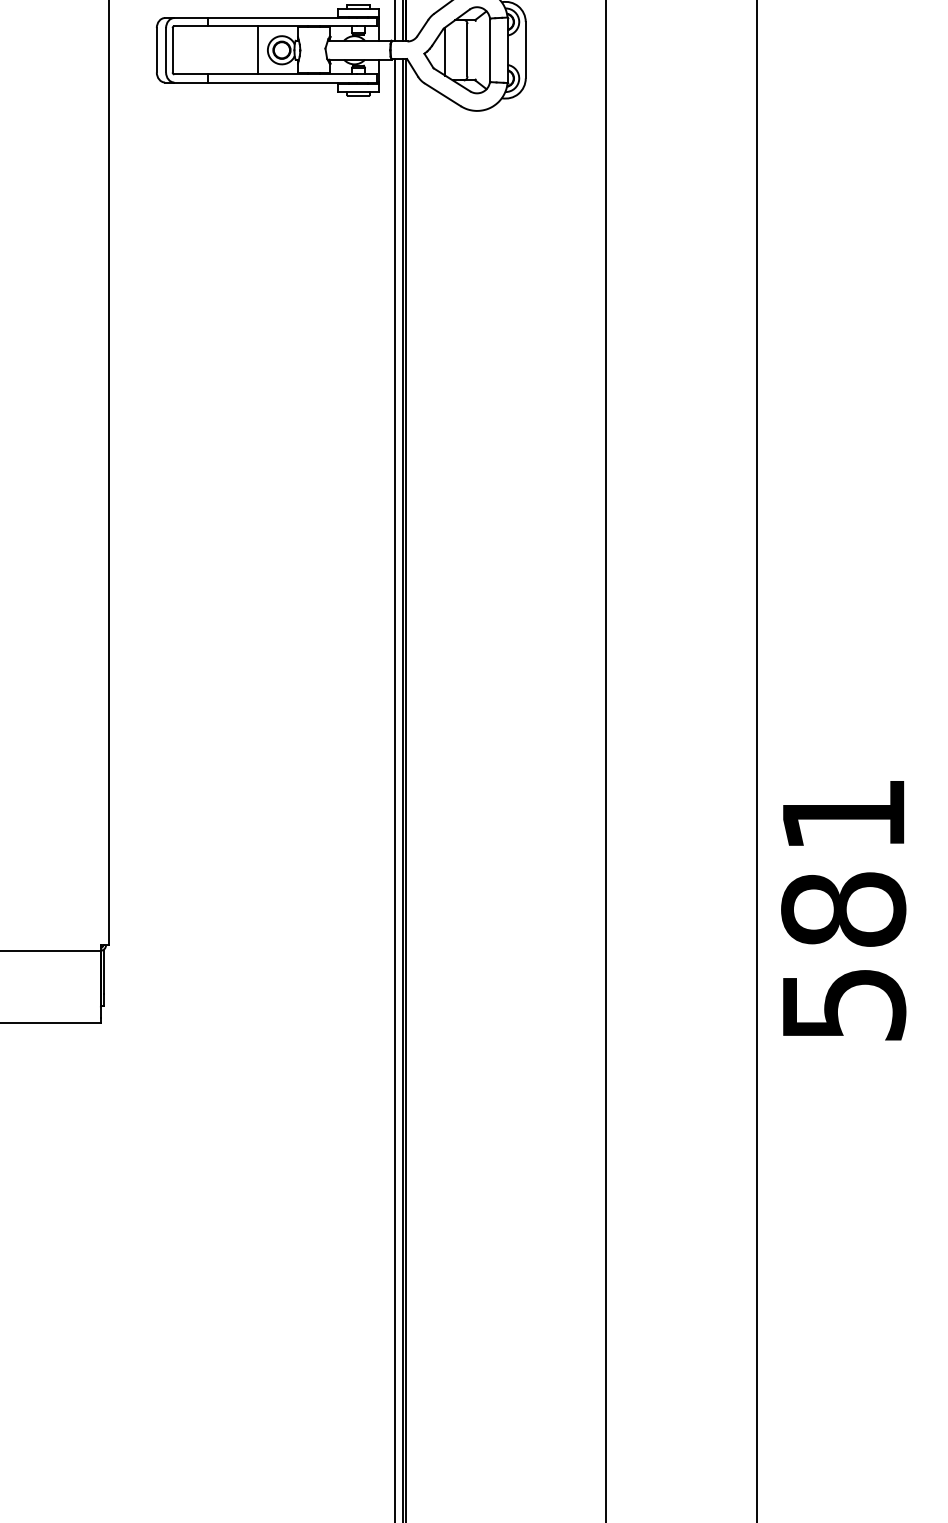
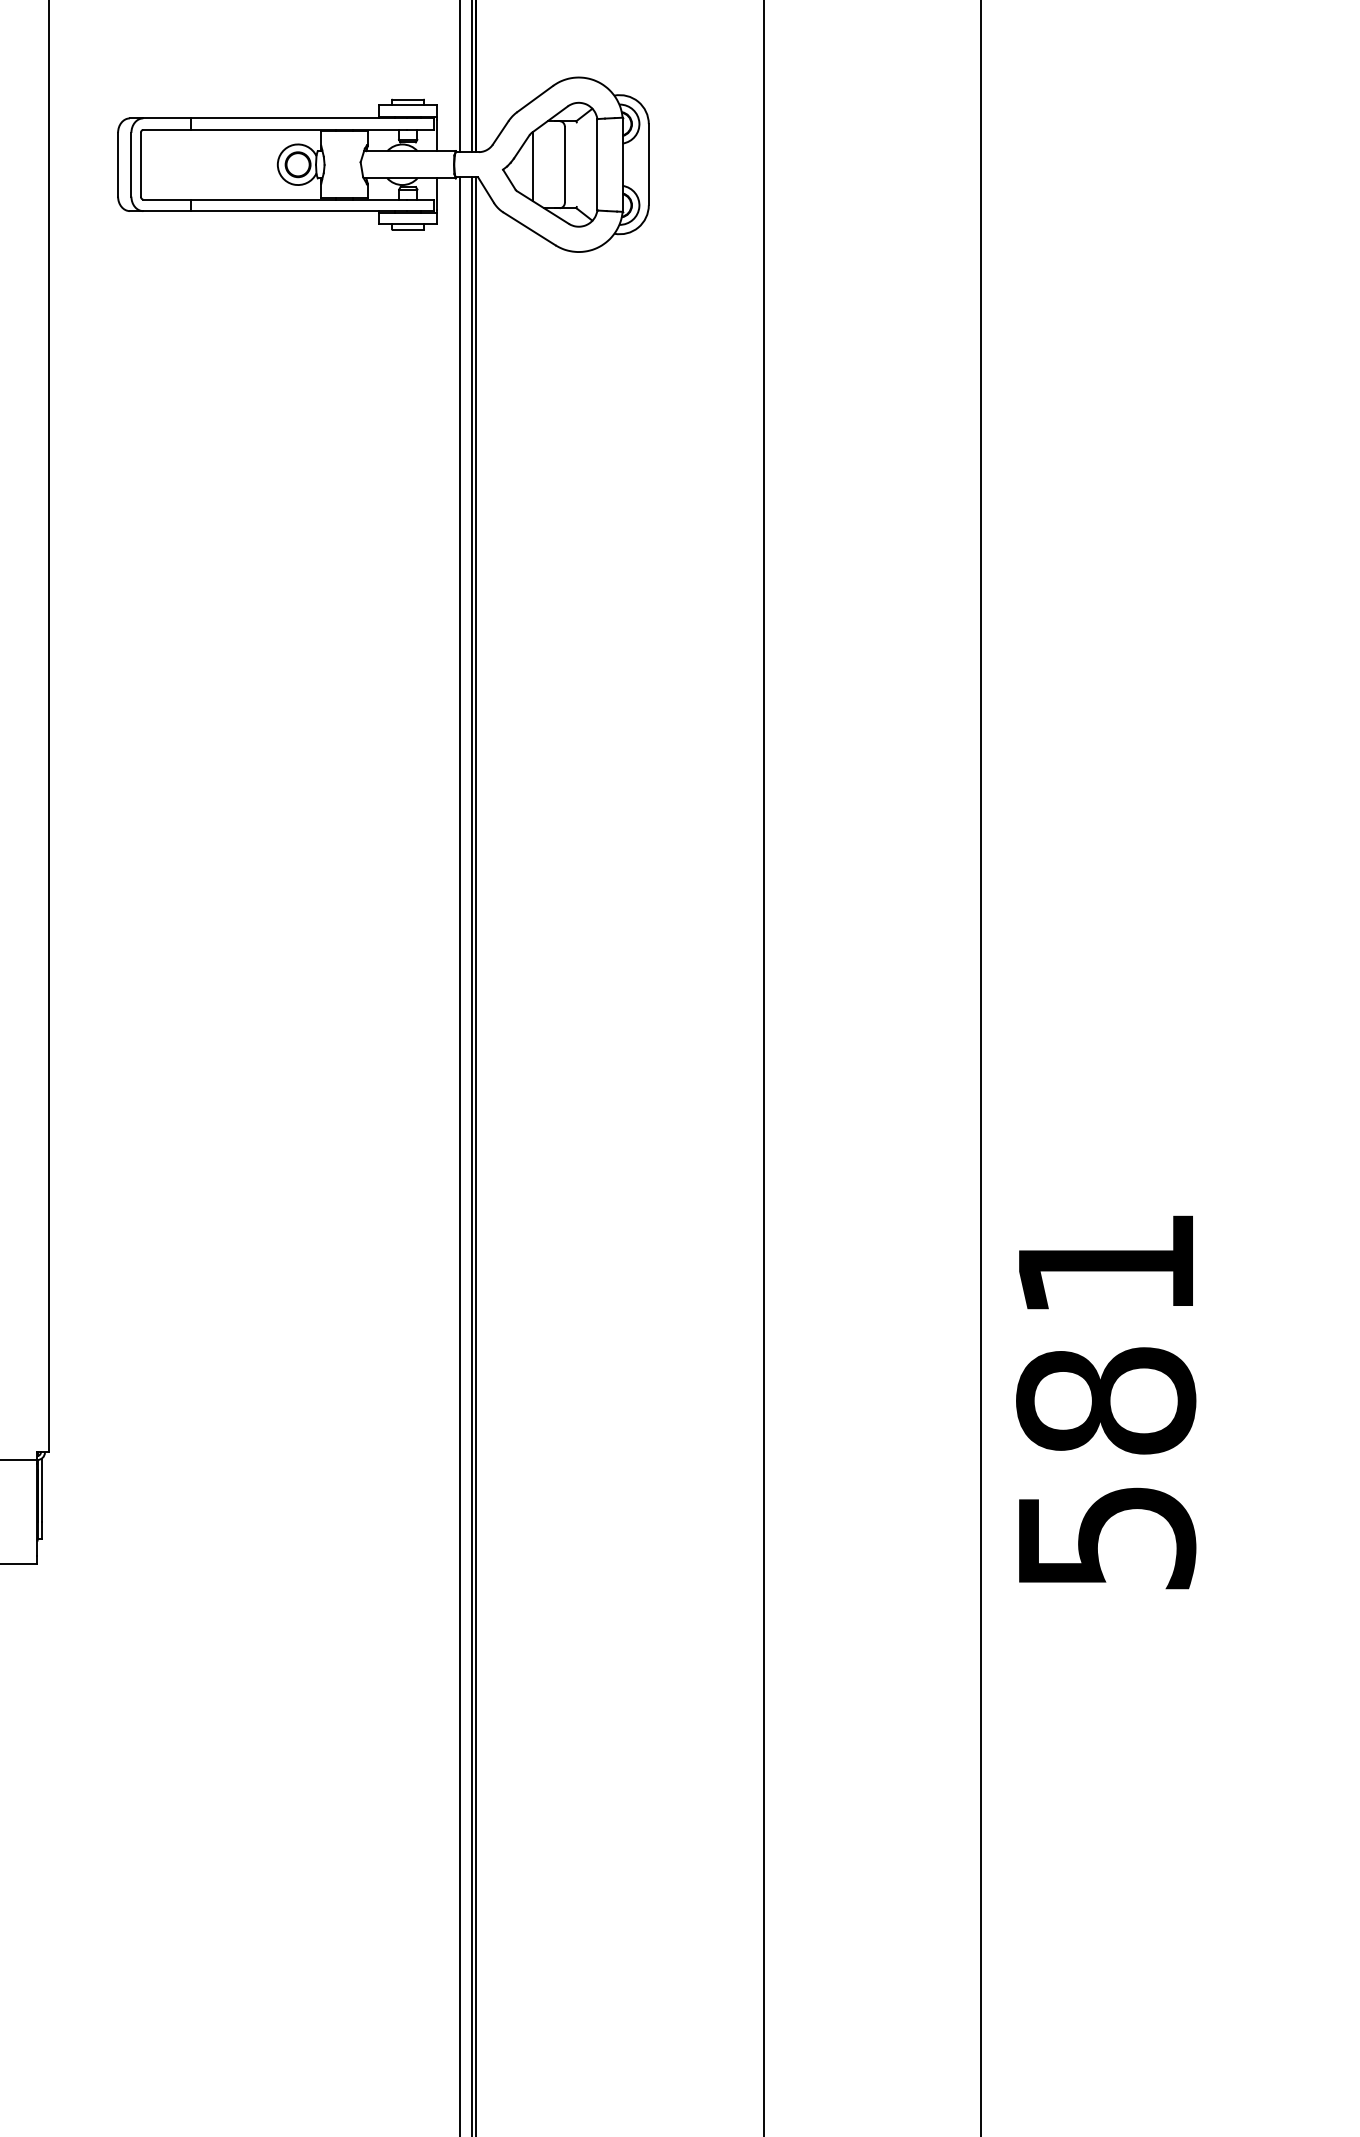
line: (257, 50) -> (262, 165), removed

